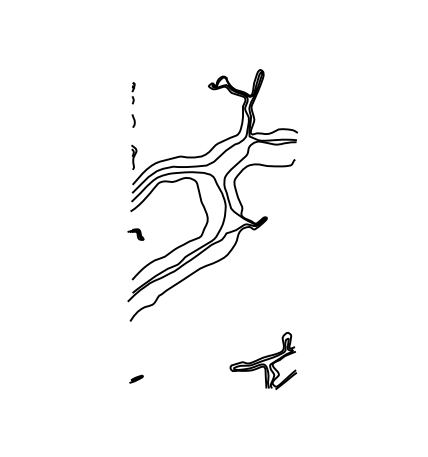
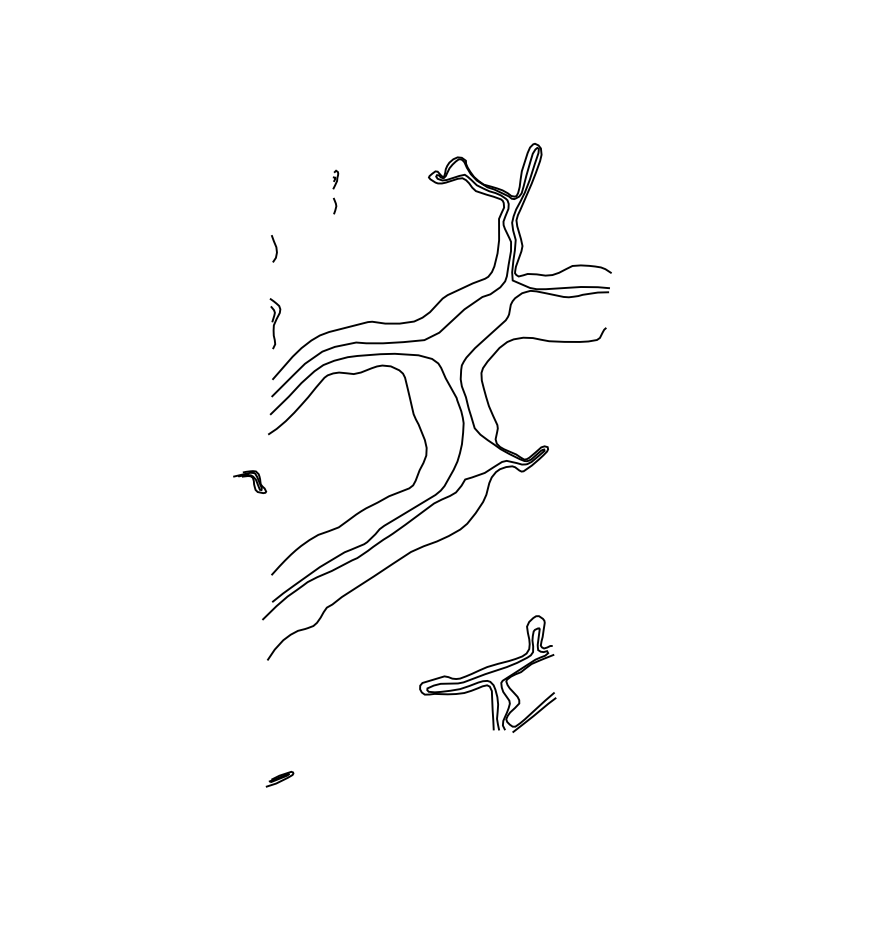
part: (133, 93) -> (335, 192), moved
part: (135, 234) -> (249, 481), moved
part: (263, 360) -> (487, 672), moved

